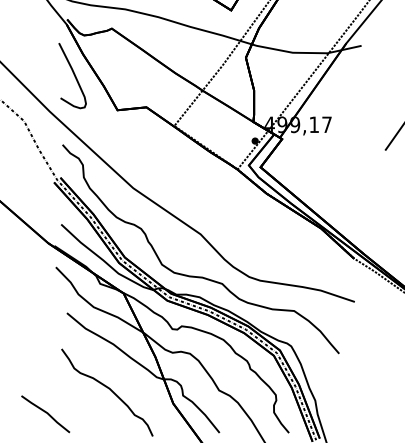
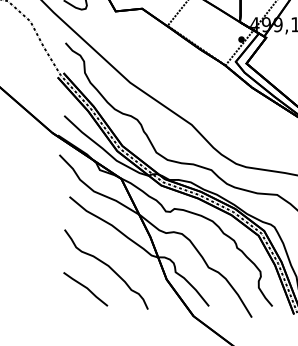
line: (45, 413) -> (85, 288), moved

